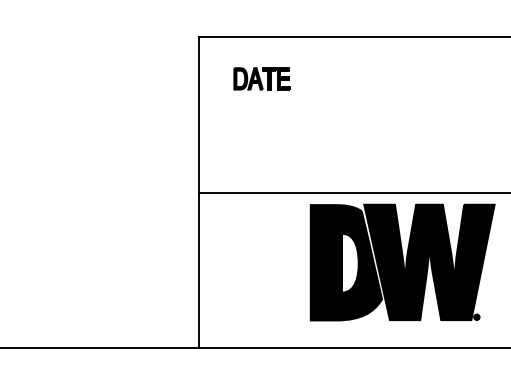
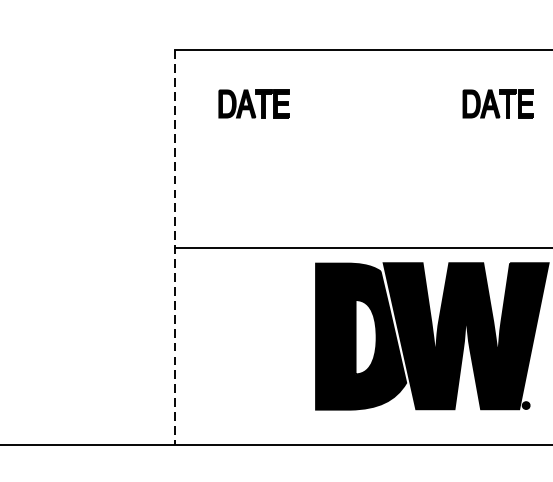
part: (454, 78) -> (497, 103), added
line: (199, 192) -> (175, 247), solid -> dashed

